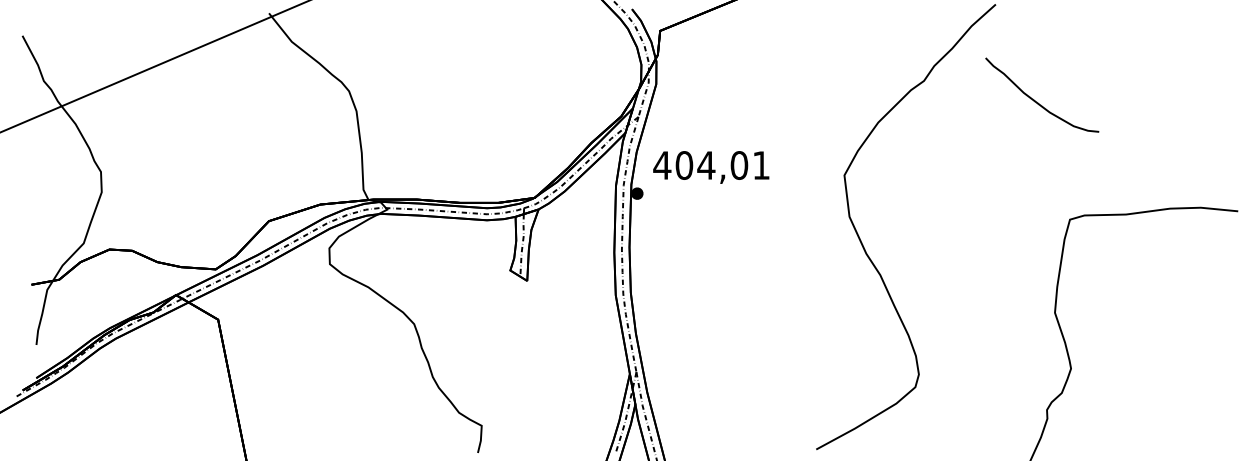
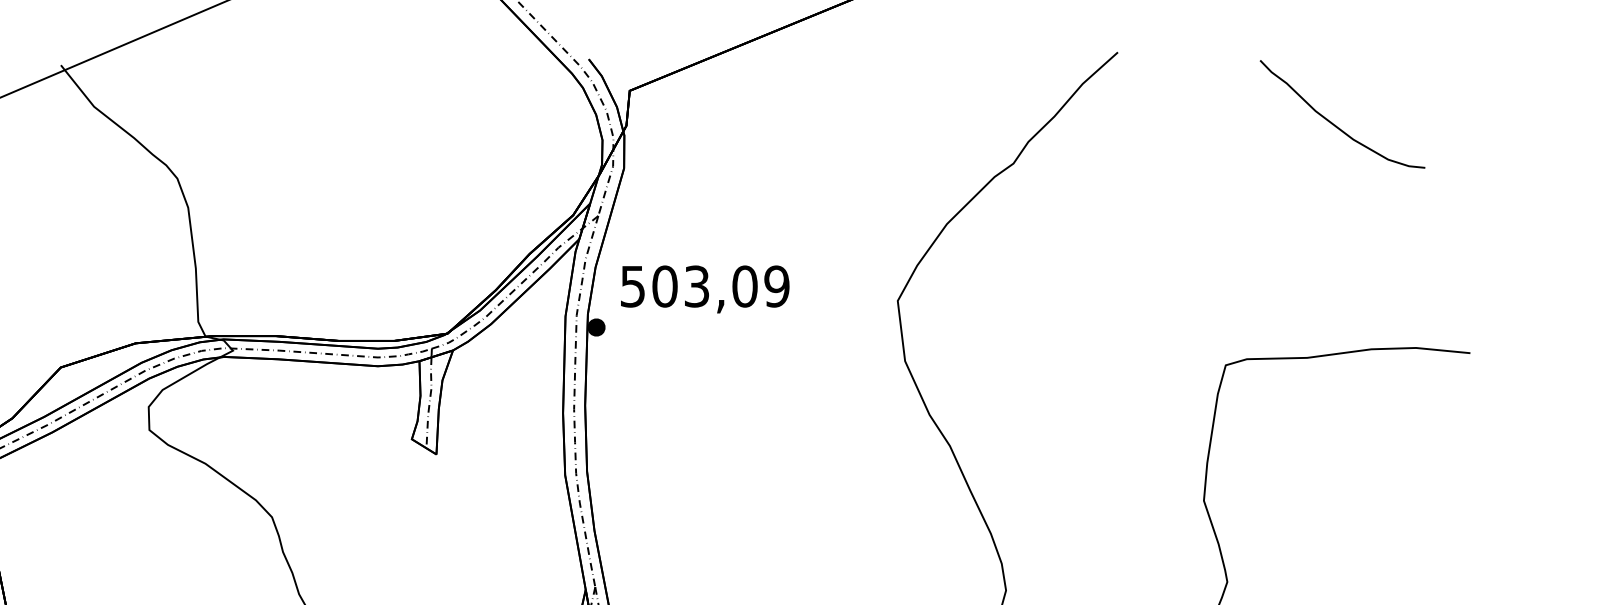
curve: (1038, 102) -> (1337, 125), moved
text: (711, 165) -> (704, 286), 404,01 -> 503,09

